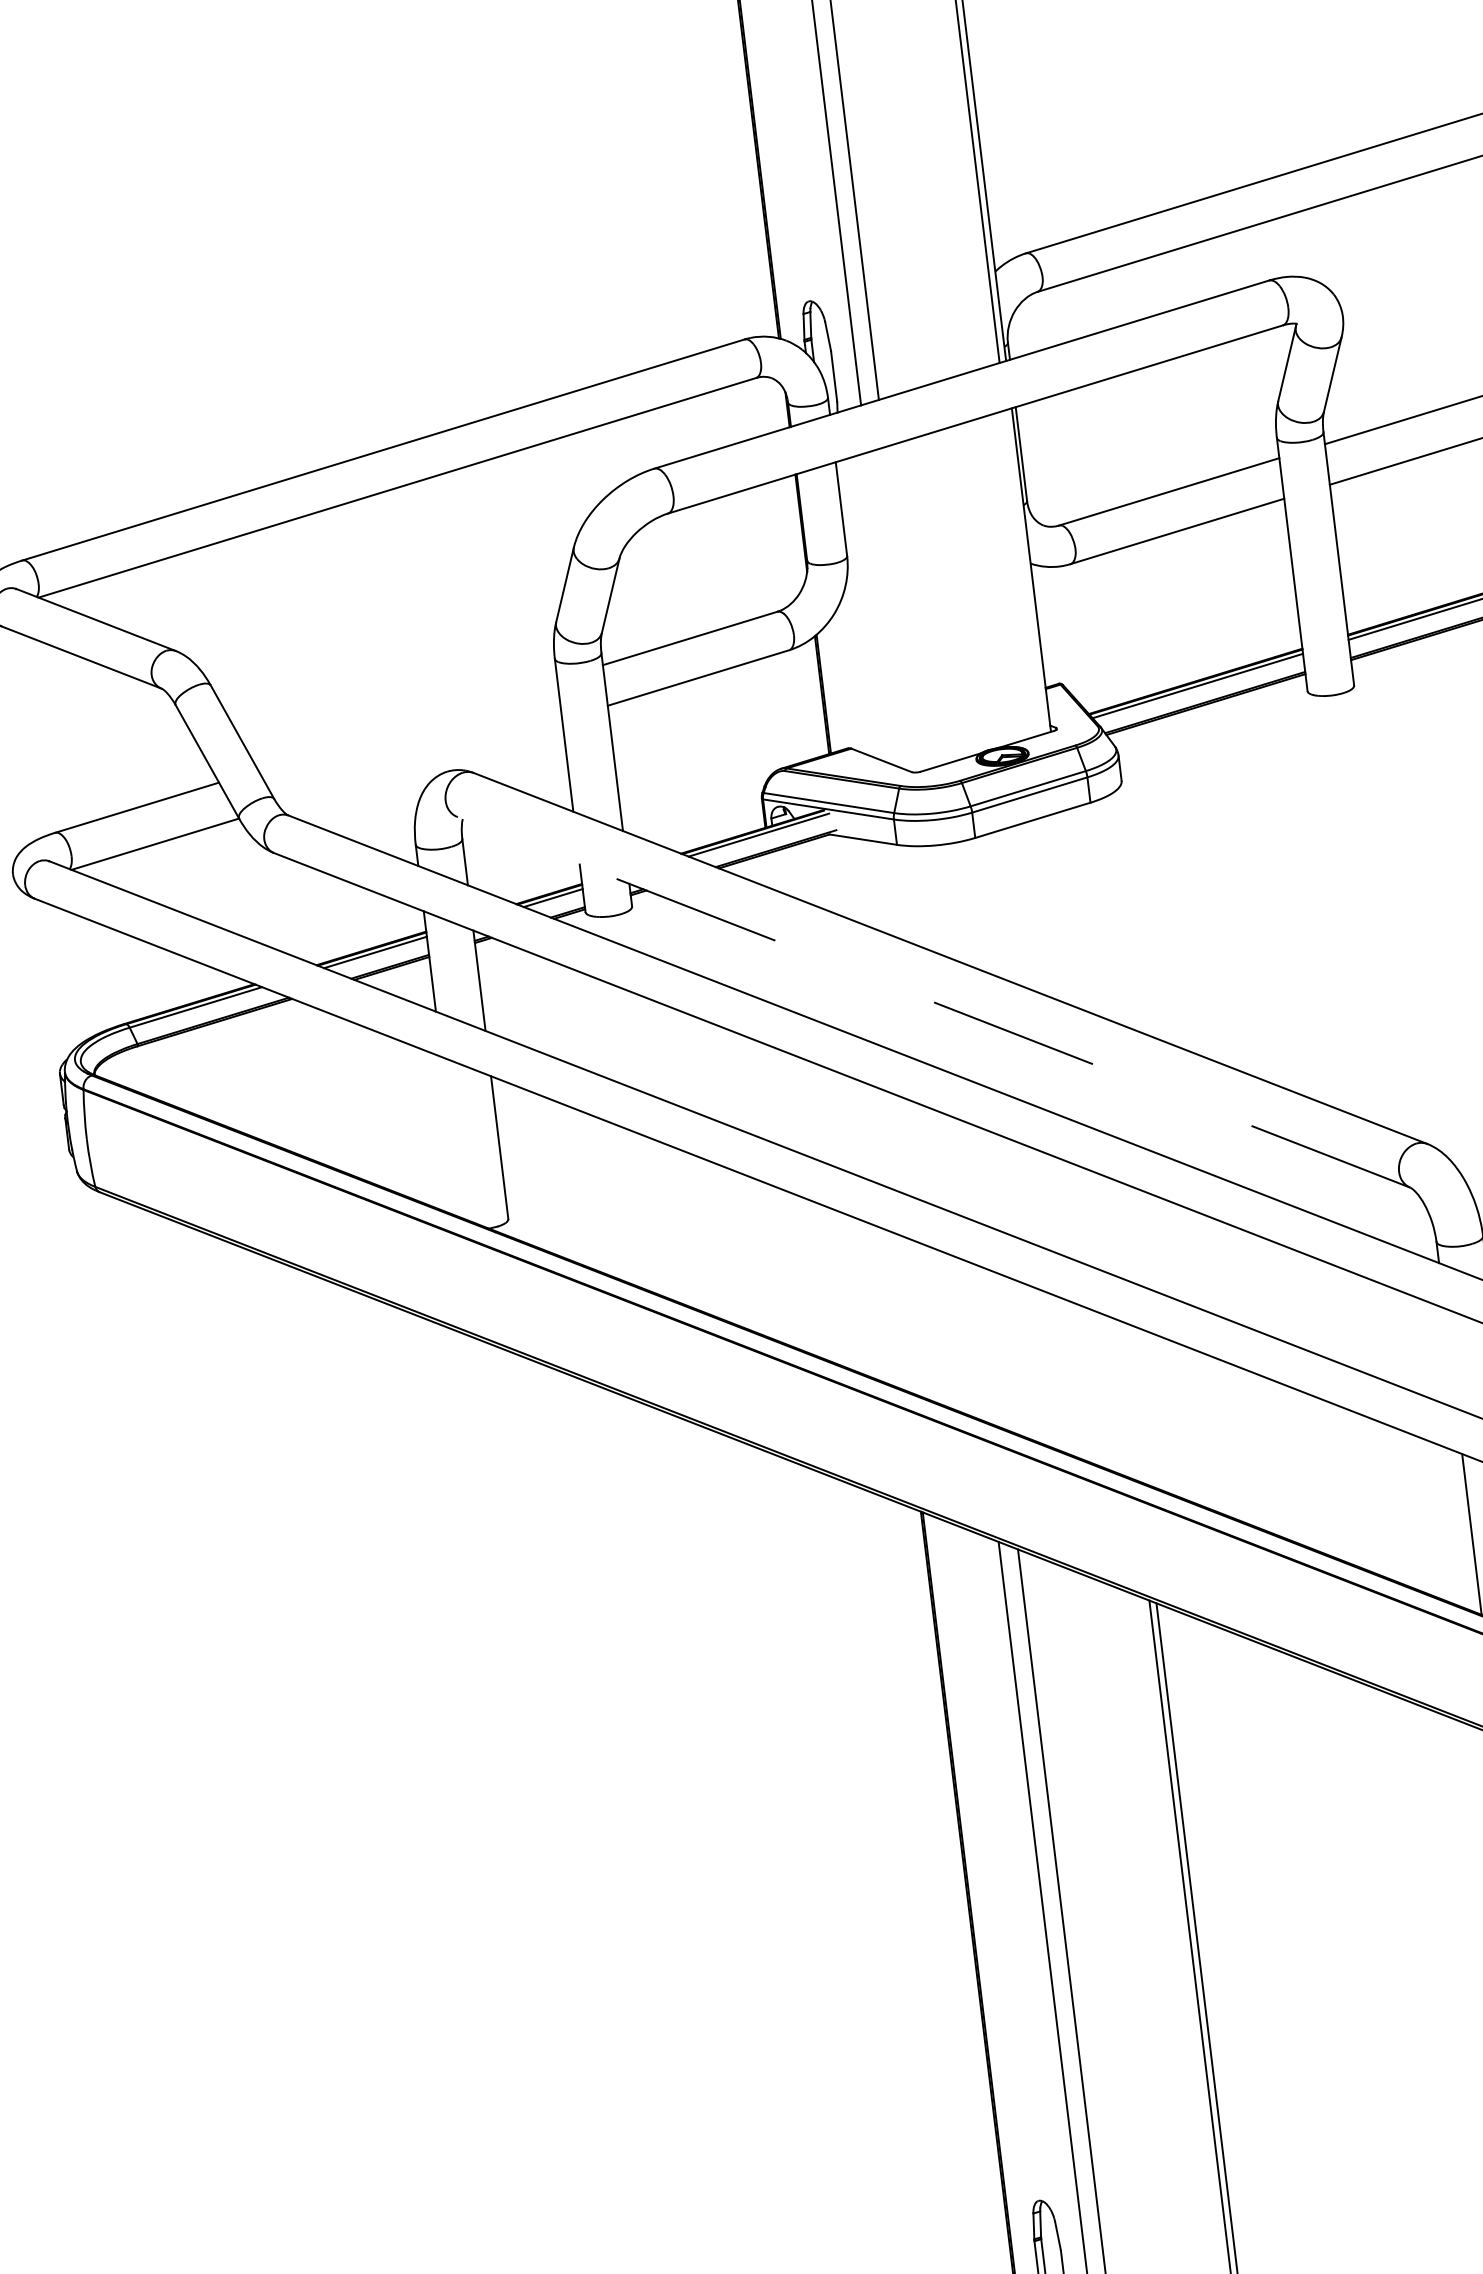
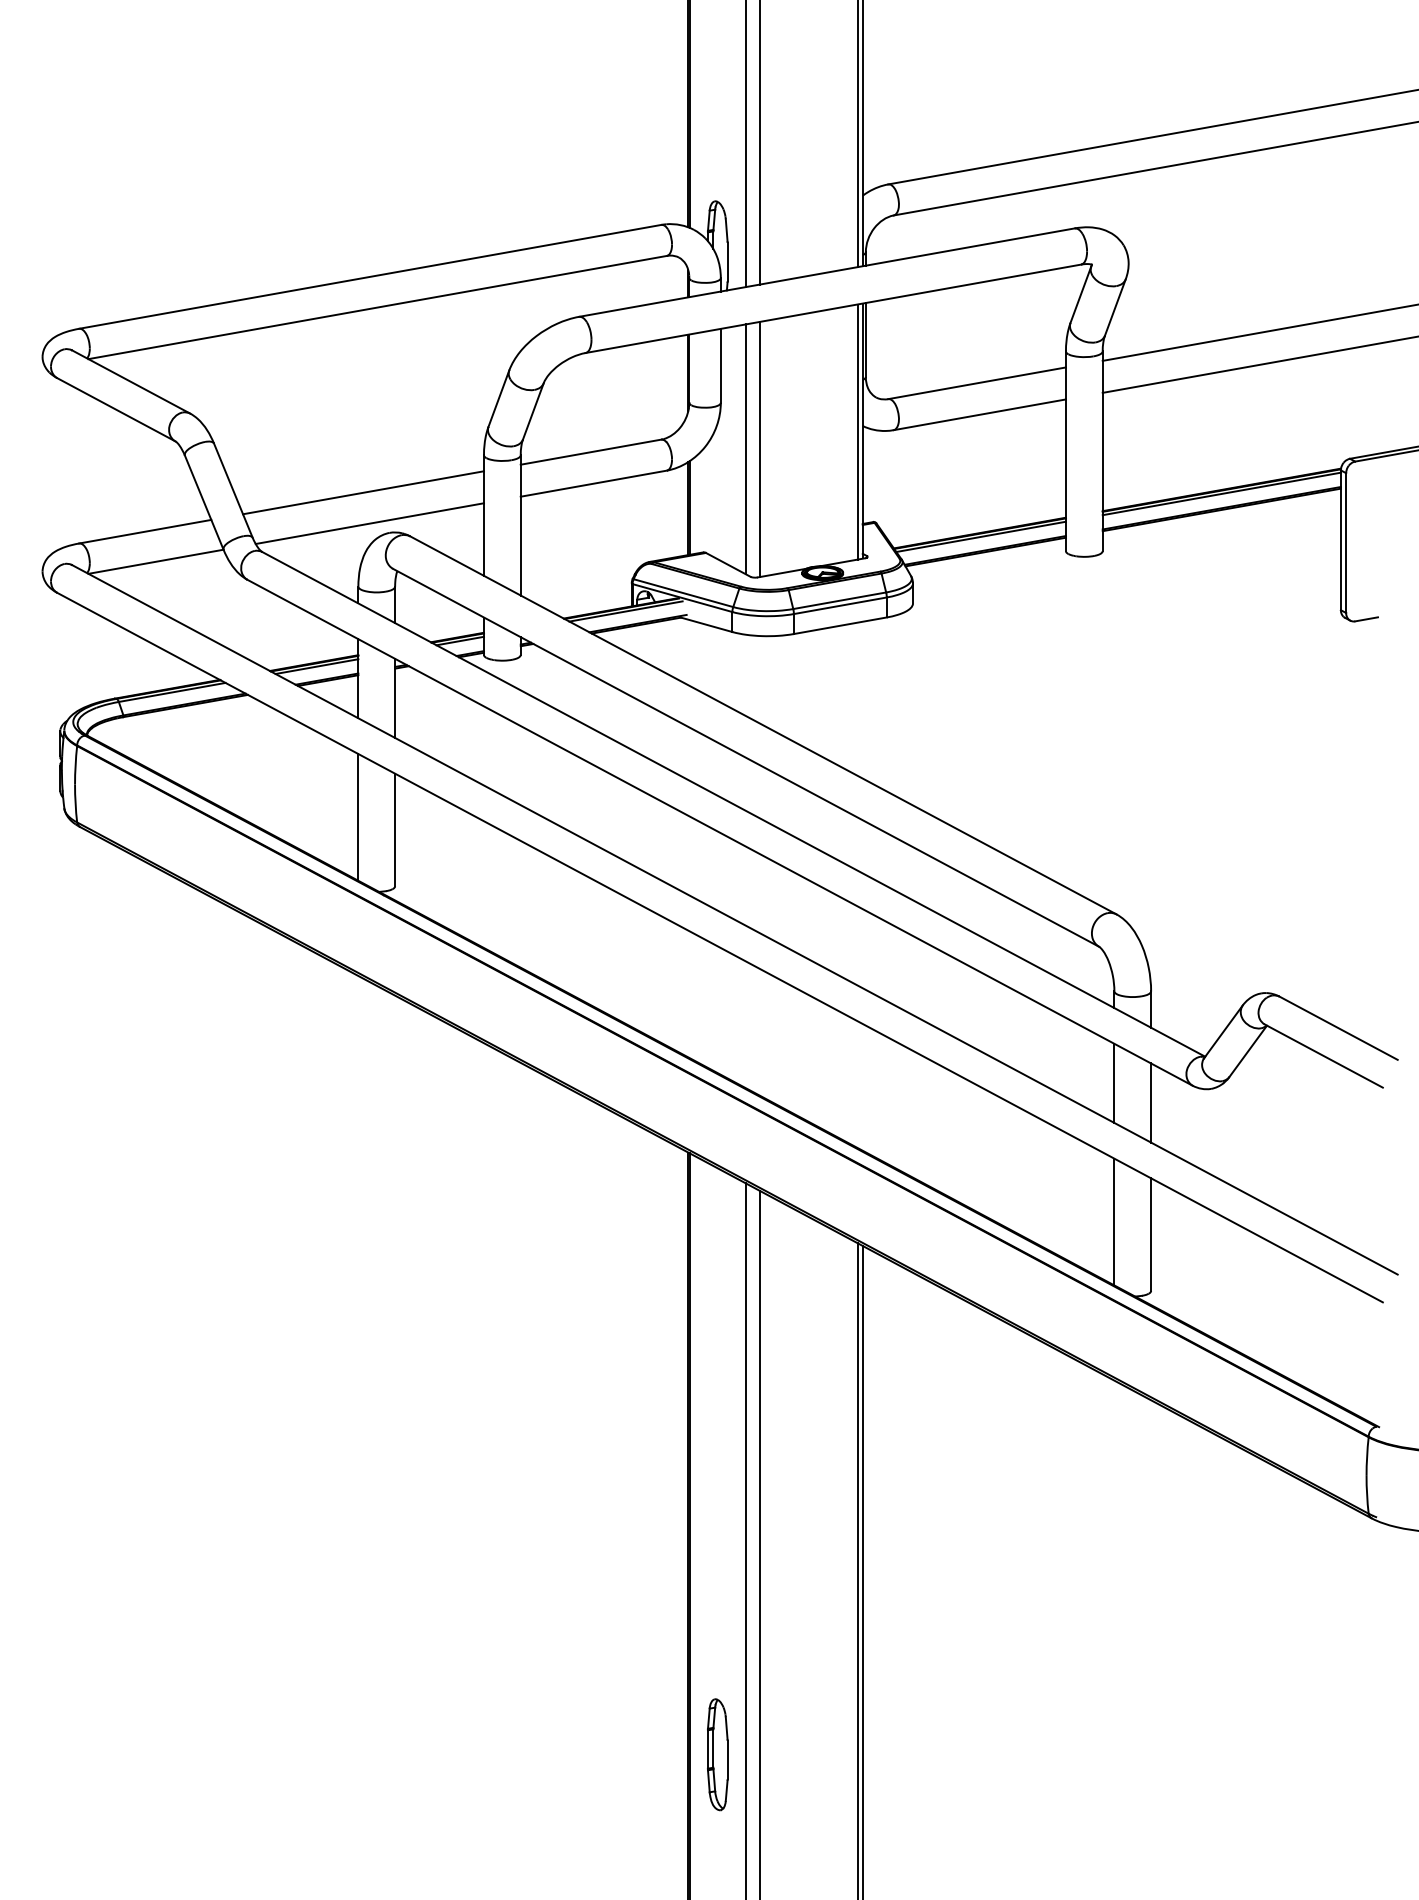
line: (1024, 571) -> (857, 431), added
line: (904, 609) -> (760, 449), added
line: (885, 611) -> (745, 449), added
line: (407, 724) -> (363, 492), added
line: (420, 762) -> (369, 523), added
line: (932, 1001) -> (745, 757), dashed -> solid
line: (451, 1137) -> (358, 817), added
line: (1450, 1357) -> (1114, 1082), added

